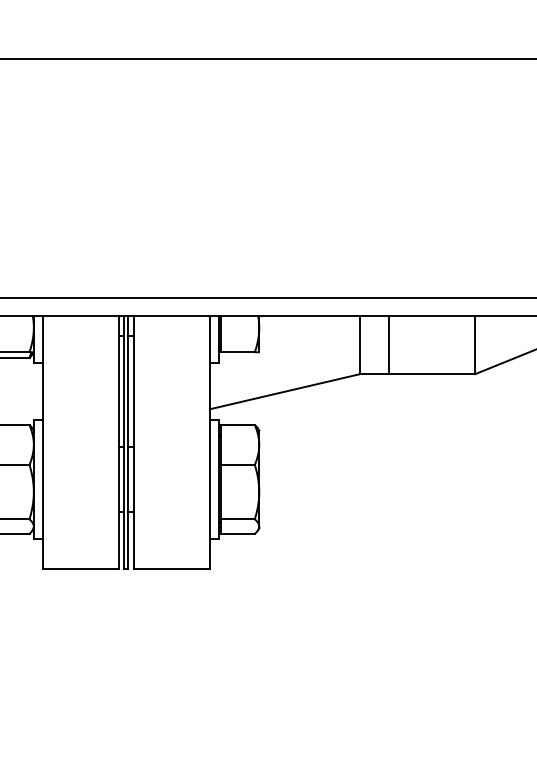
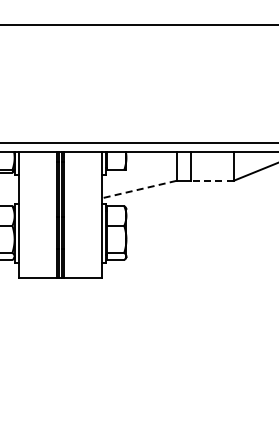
line: (432, 373) -> (212, 180), solid -> dashed
line: (283, 391) -> (138, 189), solid -> dashed

